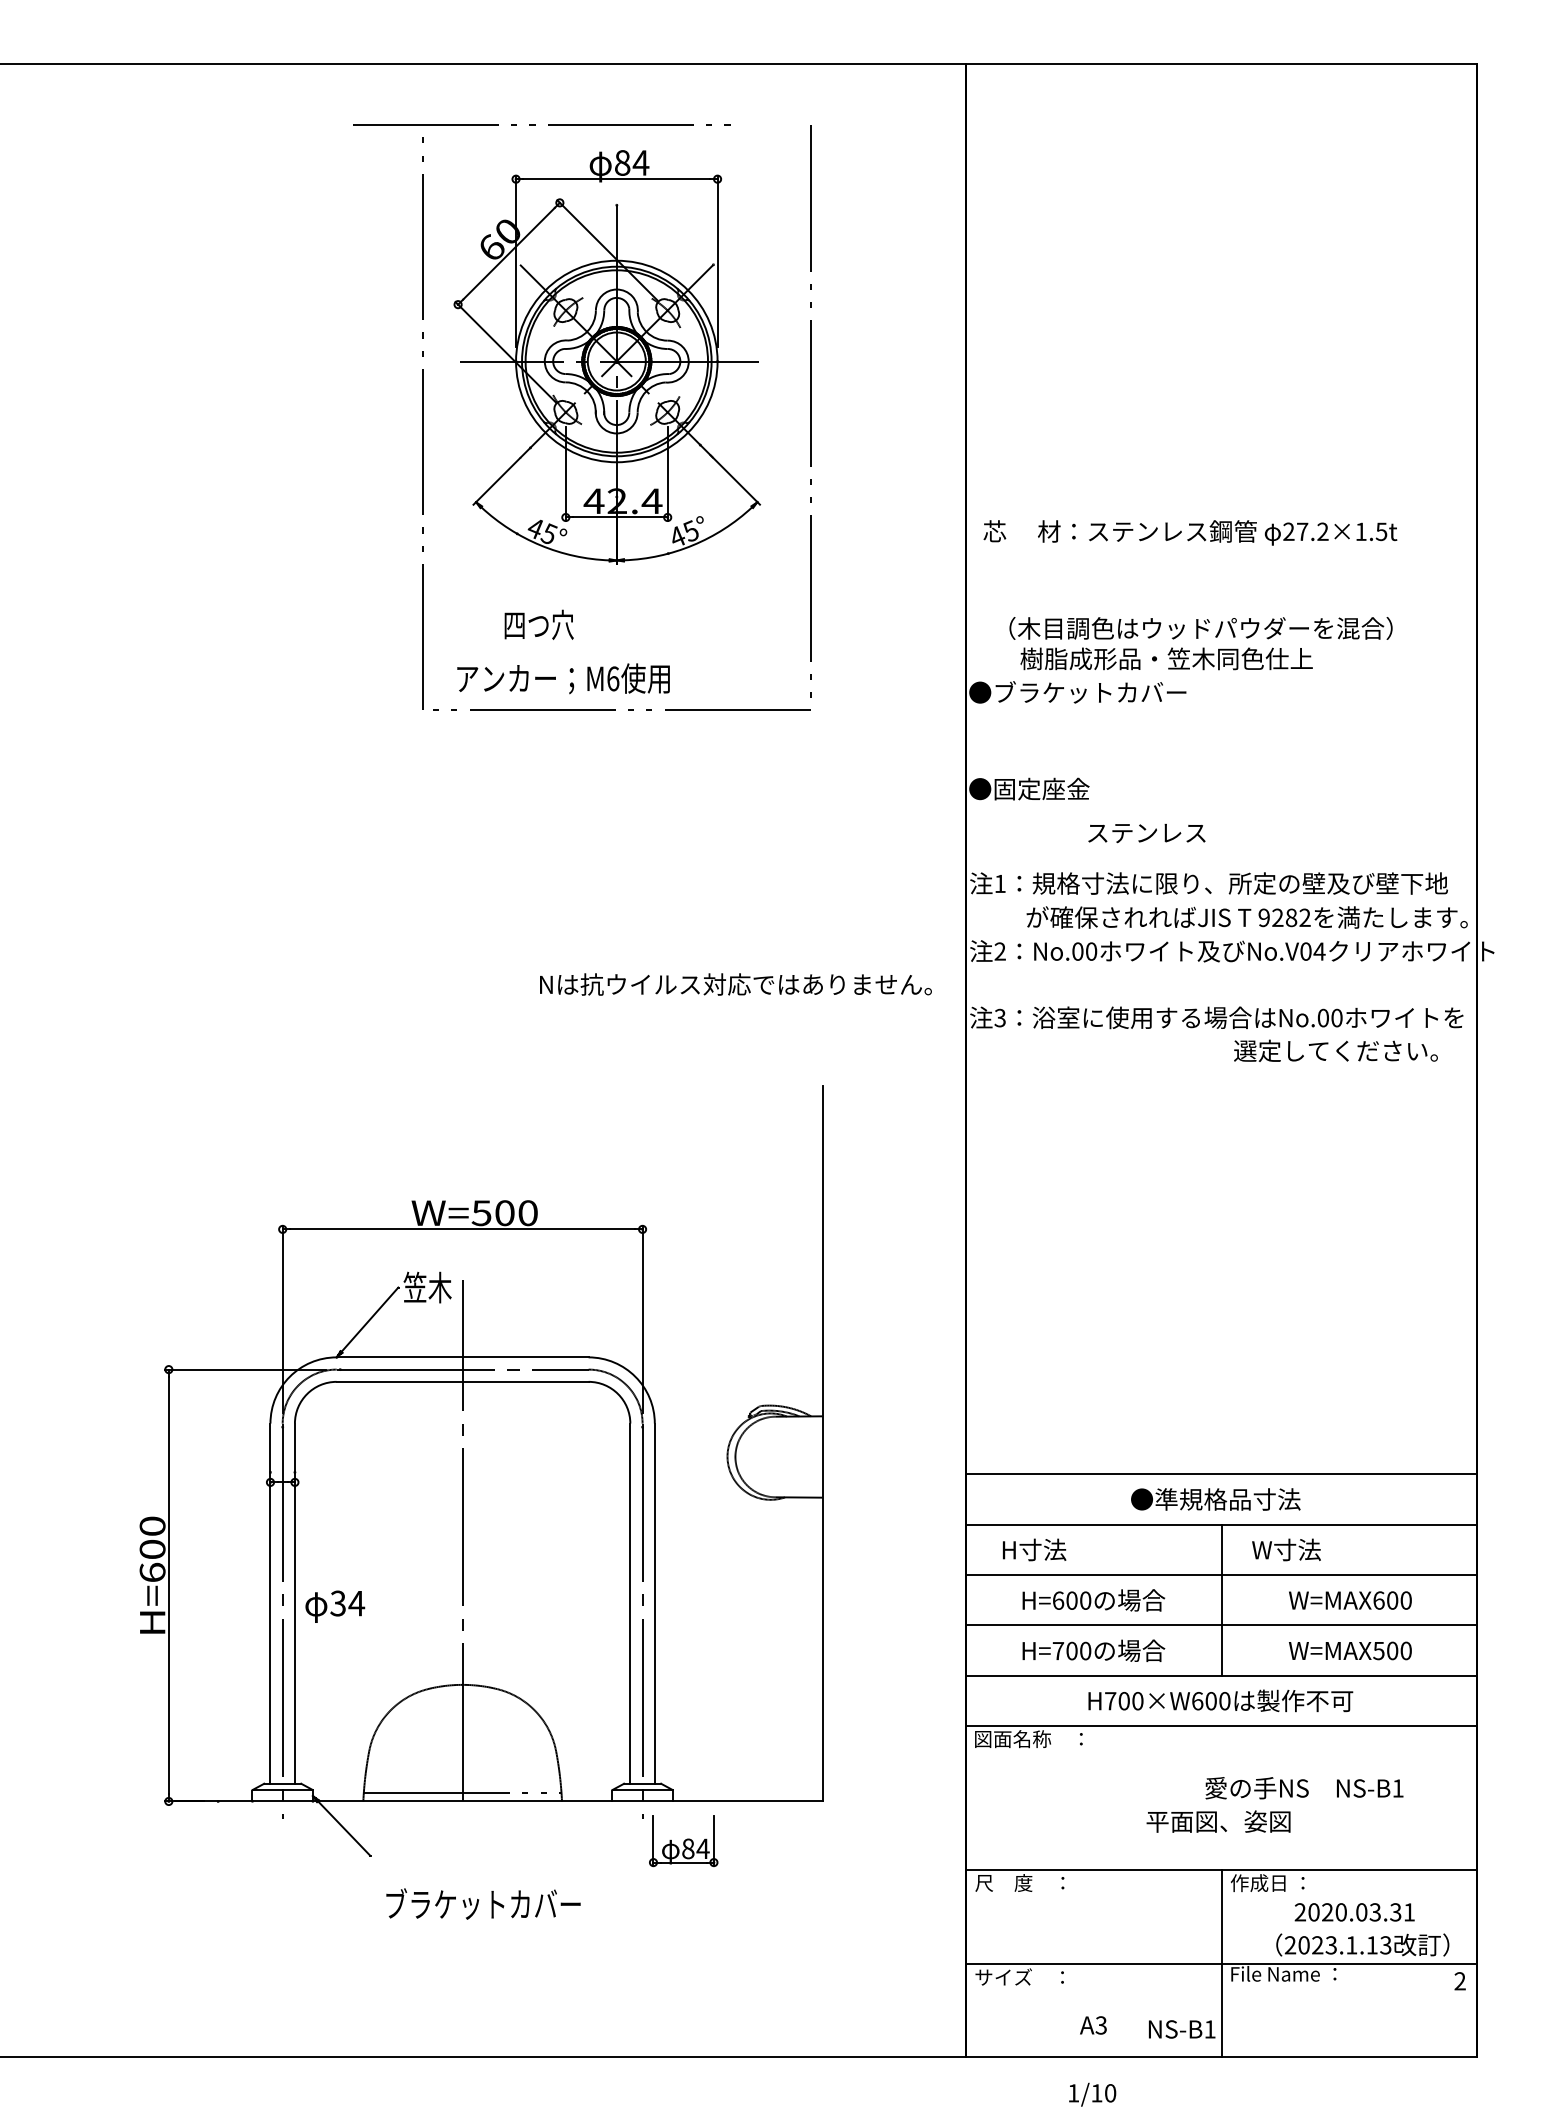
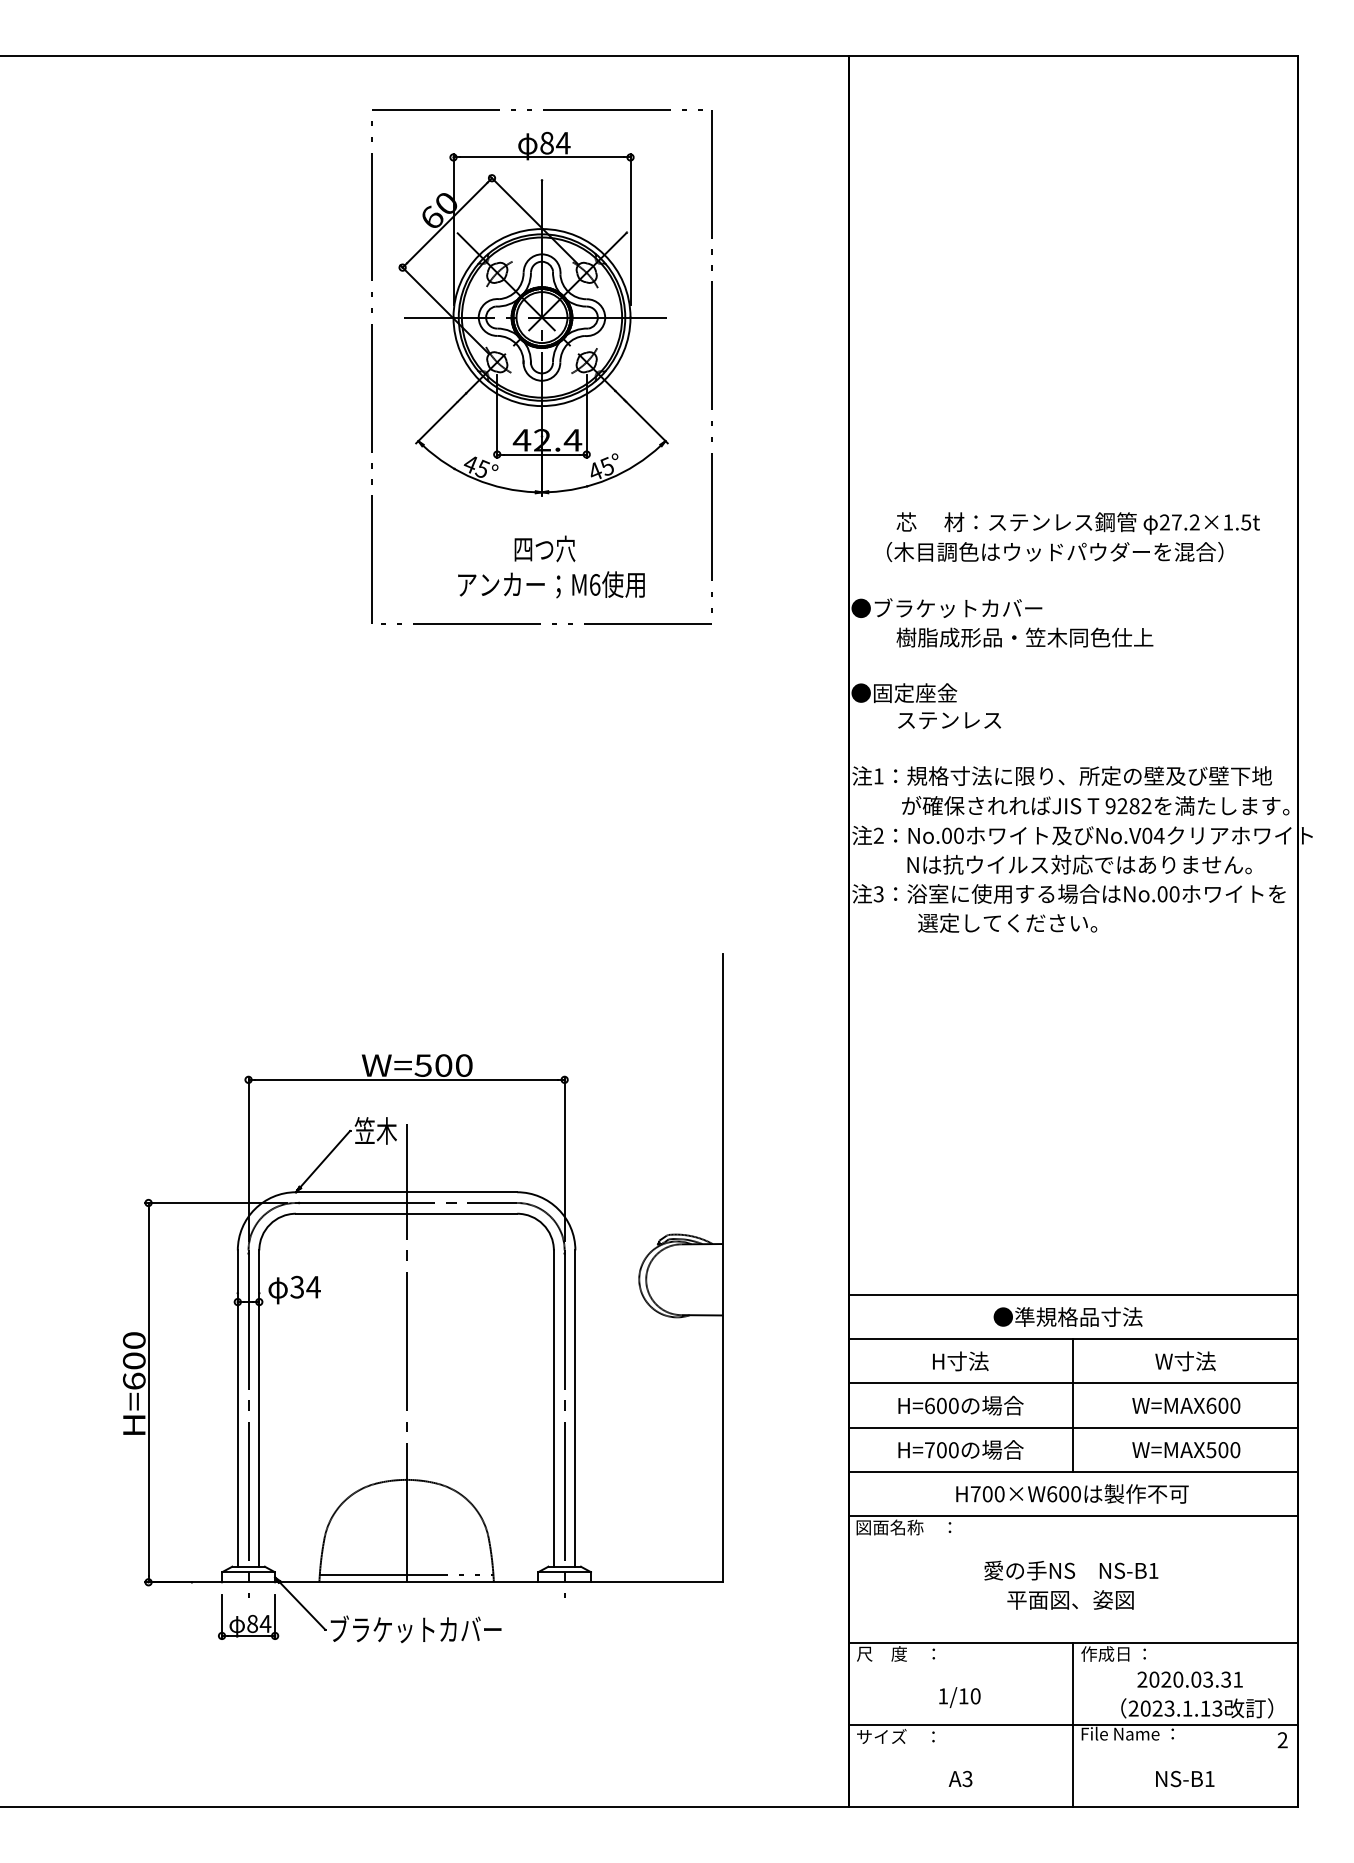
line: (535, 124) -> (532, 109), moved
text: (1190, 532) -> (1078, 523), moved
text: (538, 624) -> (544, 548), moved
text: (1166, 658) -> (1024, 637), moved
text: (563, 678) -> (551, 584), moved
text: (1146, 833) -> (949, 720), moved
text: (735, 984) -> (1079, 864), moved
text: (1335, 1050) -> (1007, 922), moved
text: (1034, 1549) -> (960, 1360), moved
text: (1286, 1549) -> (1185, 1360), moved
text: (335, 1606) -> (294, 1289), moved
text: (1304, 1788) -> (1071, 1570), moved
part: (683, 1841) -> (248, 1617), moved
text: (483, 1903) -> (416, 1628), moved
text: (1182, 2029) -> (1185, 1779), moved
text: (1092, 2094) -> (959, 1697), moved

